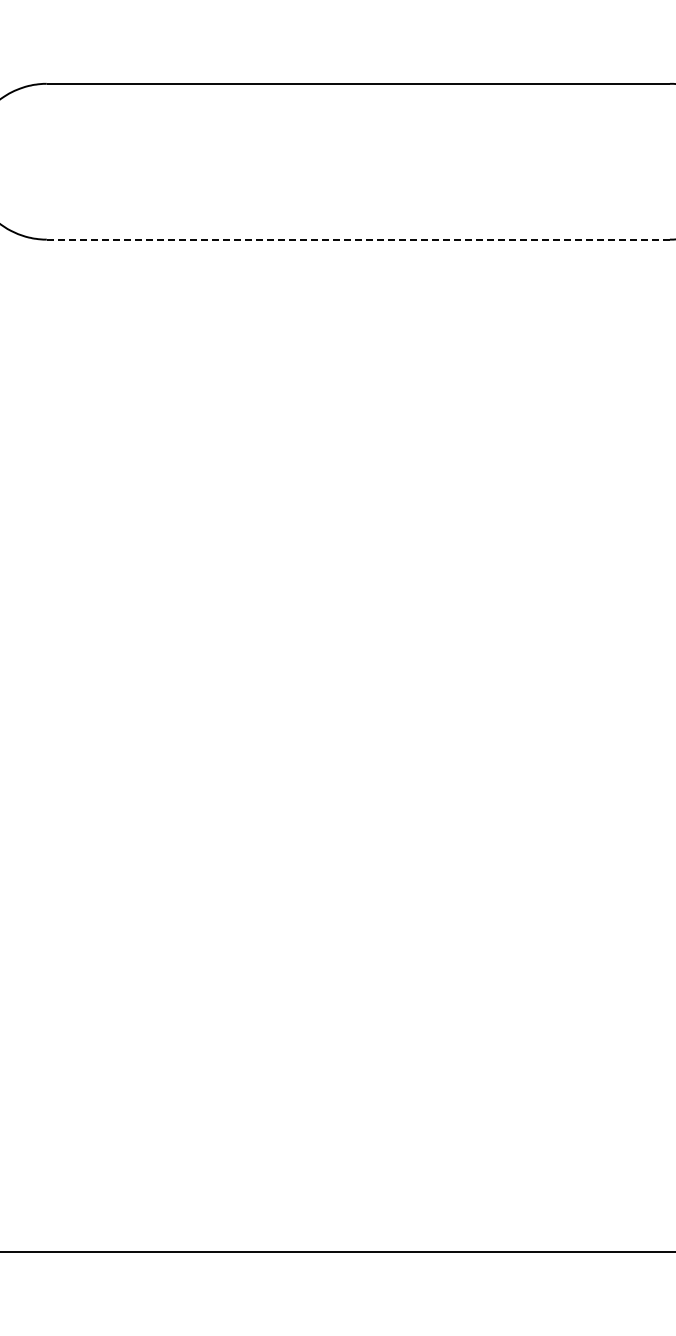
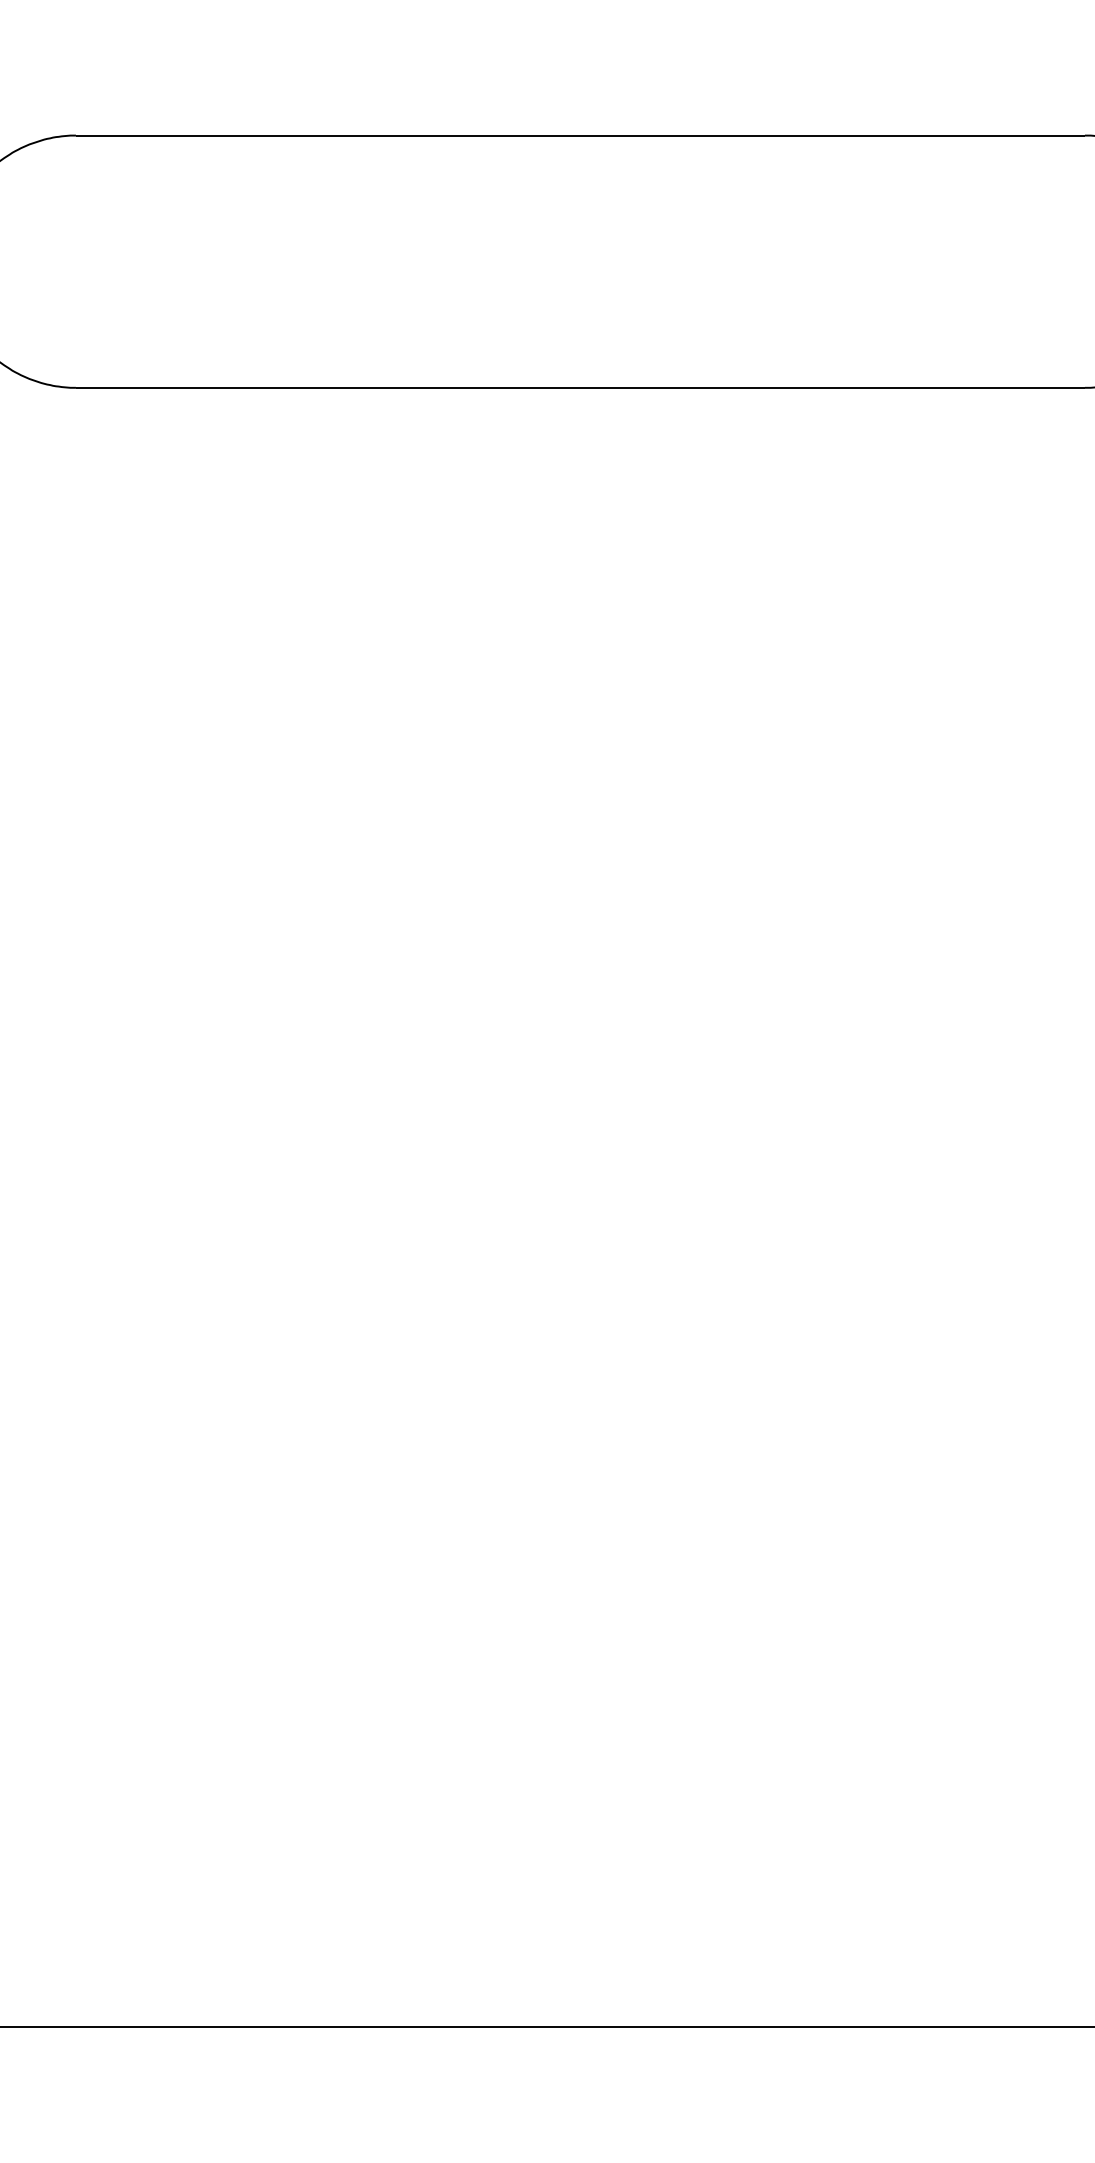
line: (358, 239) -> (580, 387), dashed -> solid

